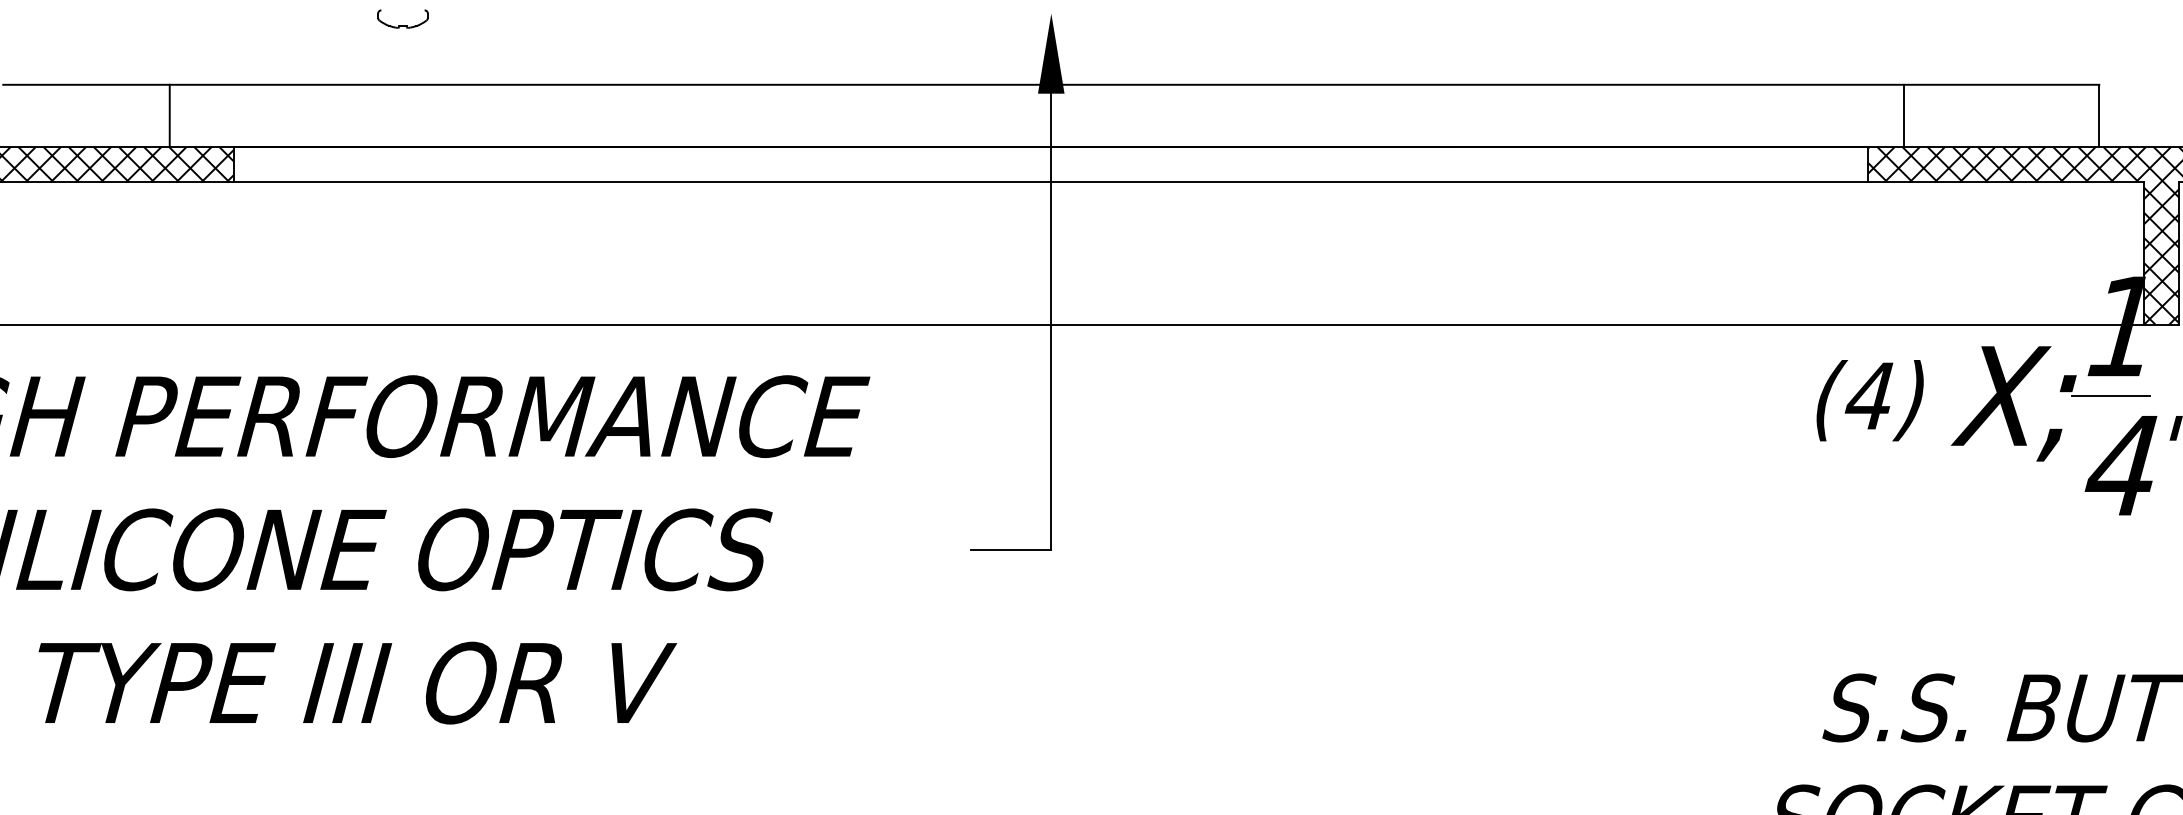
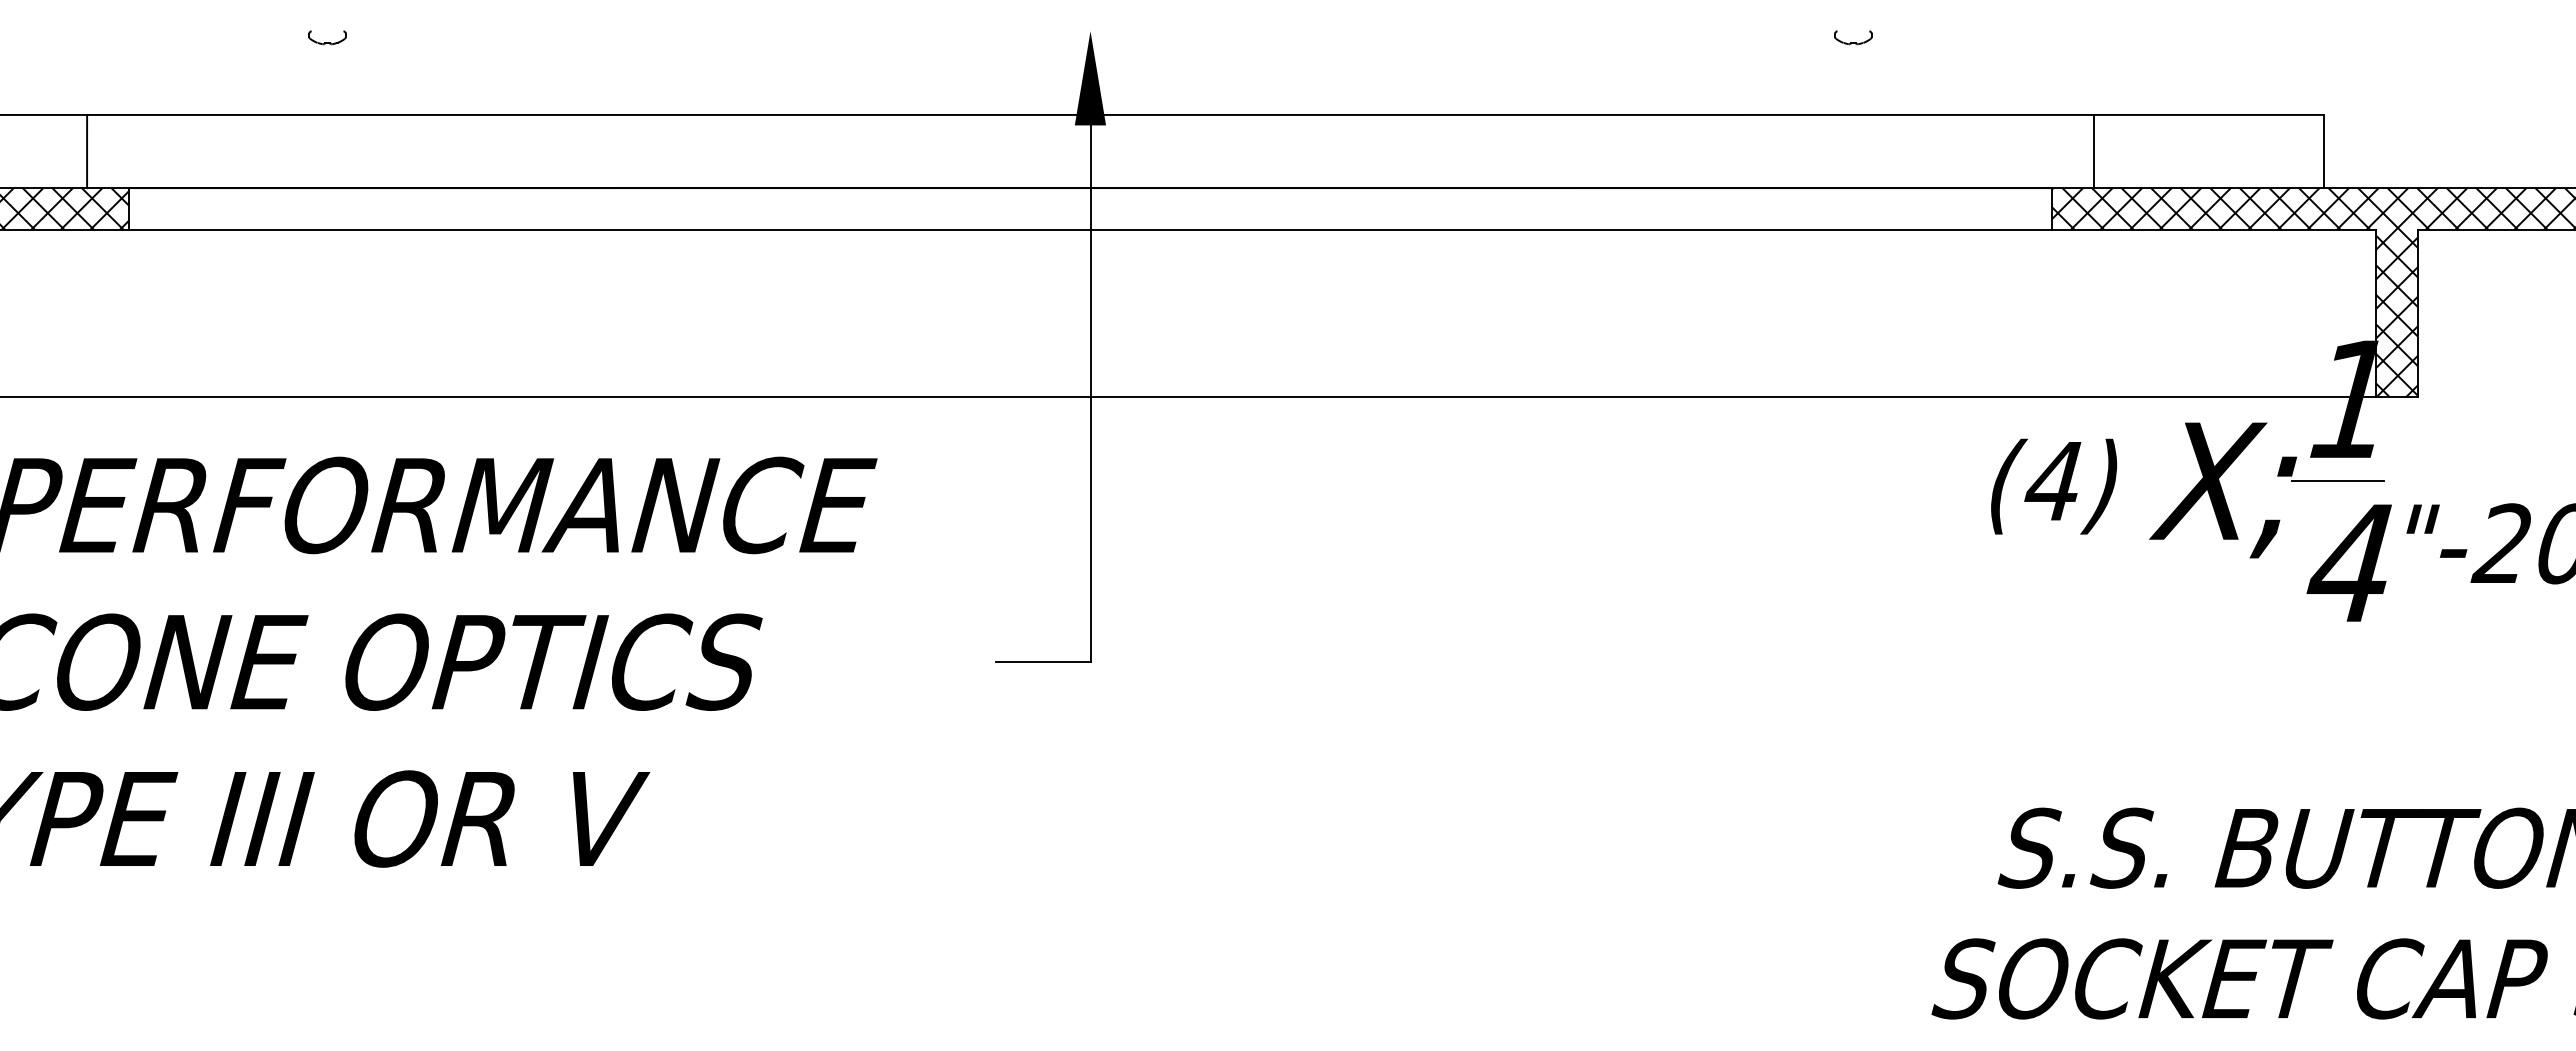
part: (402, 18) -> (327, 37), size x0.62
part: (1699, 18) -> (1853, 37), added
line: (170, 115) -> (87, 151), moved

